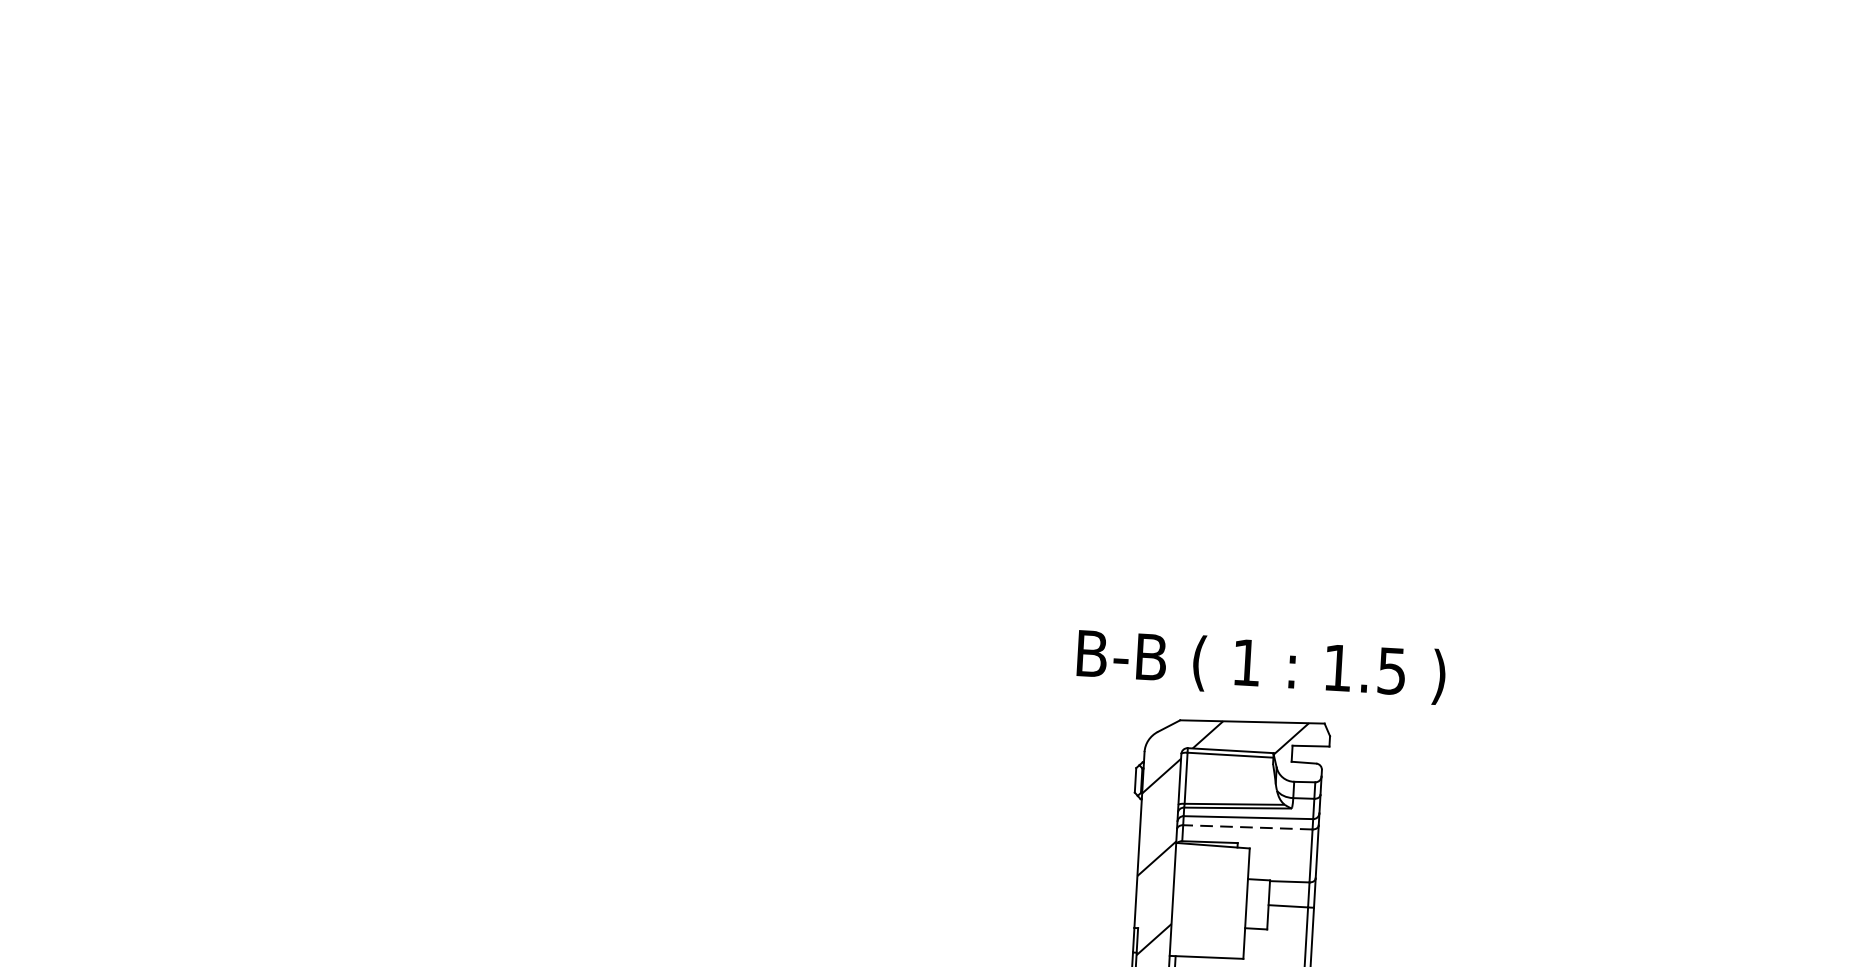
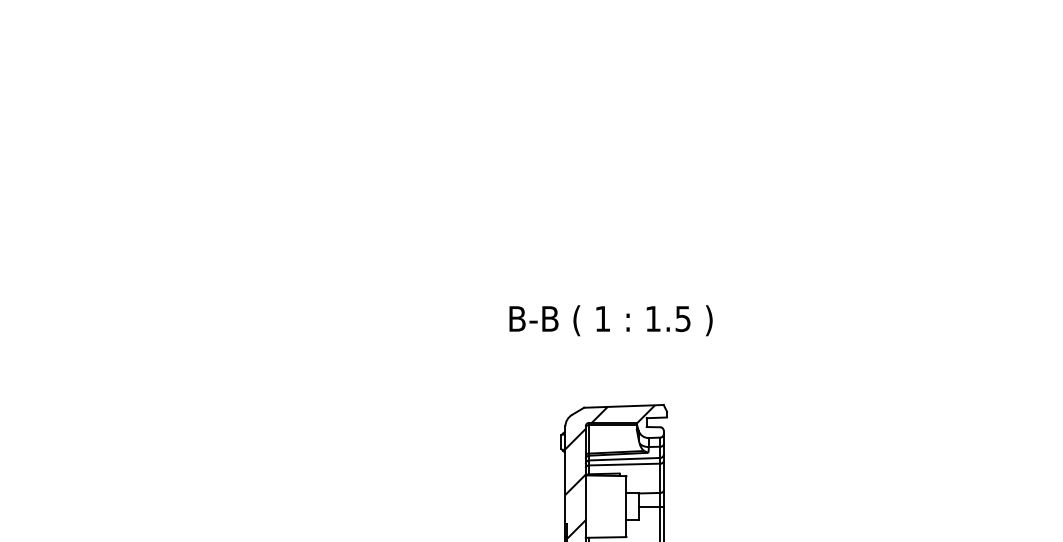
text: (1260, 666) -> (610, 320), moved
line: (1247, 827) -> (624, 464), dashed -> solid

